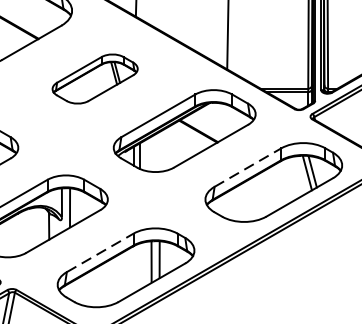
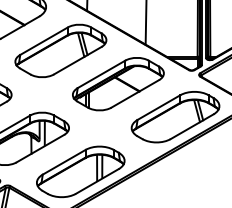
part: (94, 78) -> (60, 50), size x1.67
line: (247, 167) -> (158, 107), dashed -> solid
line: (100, 253) -> (64, 162), dashed -> solid

